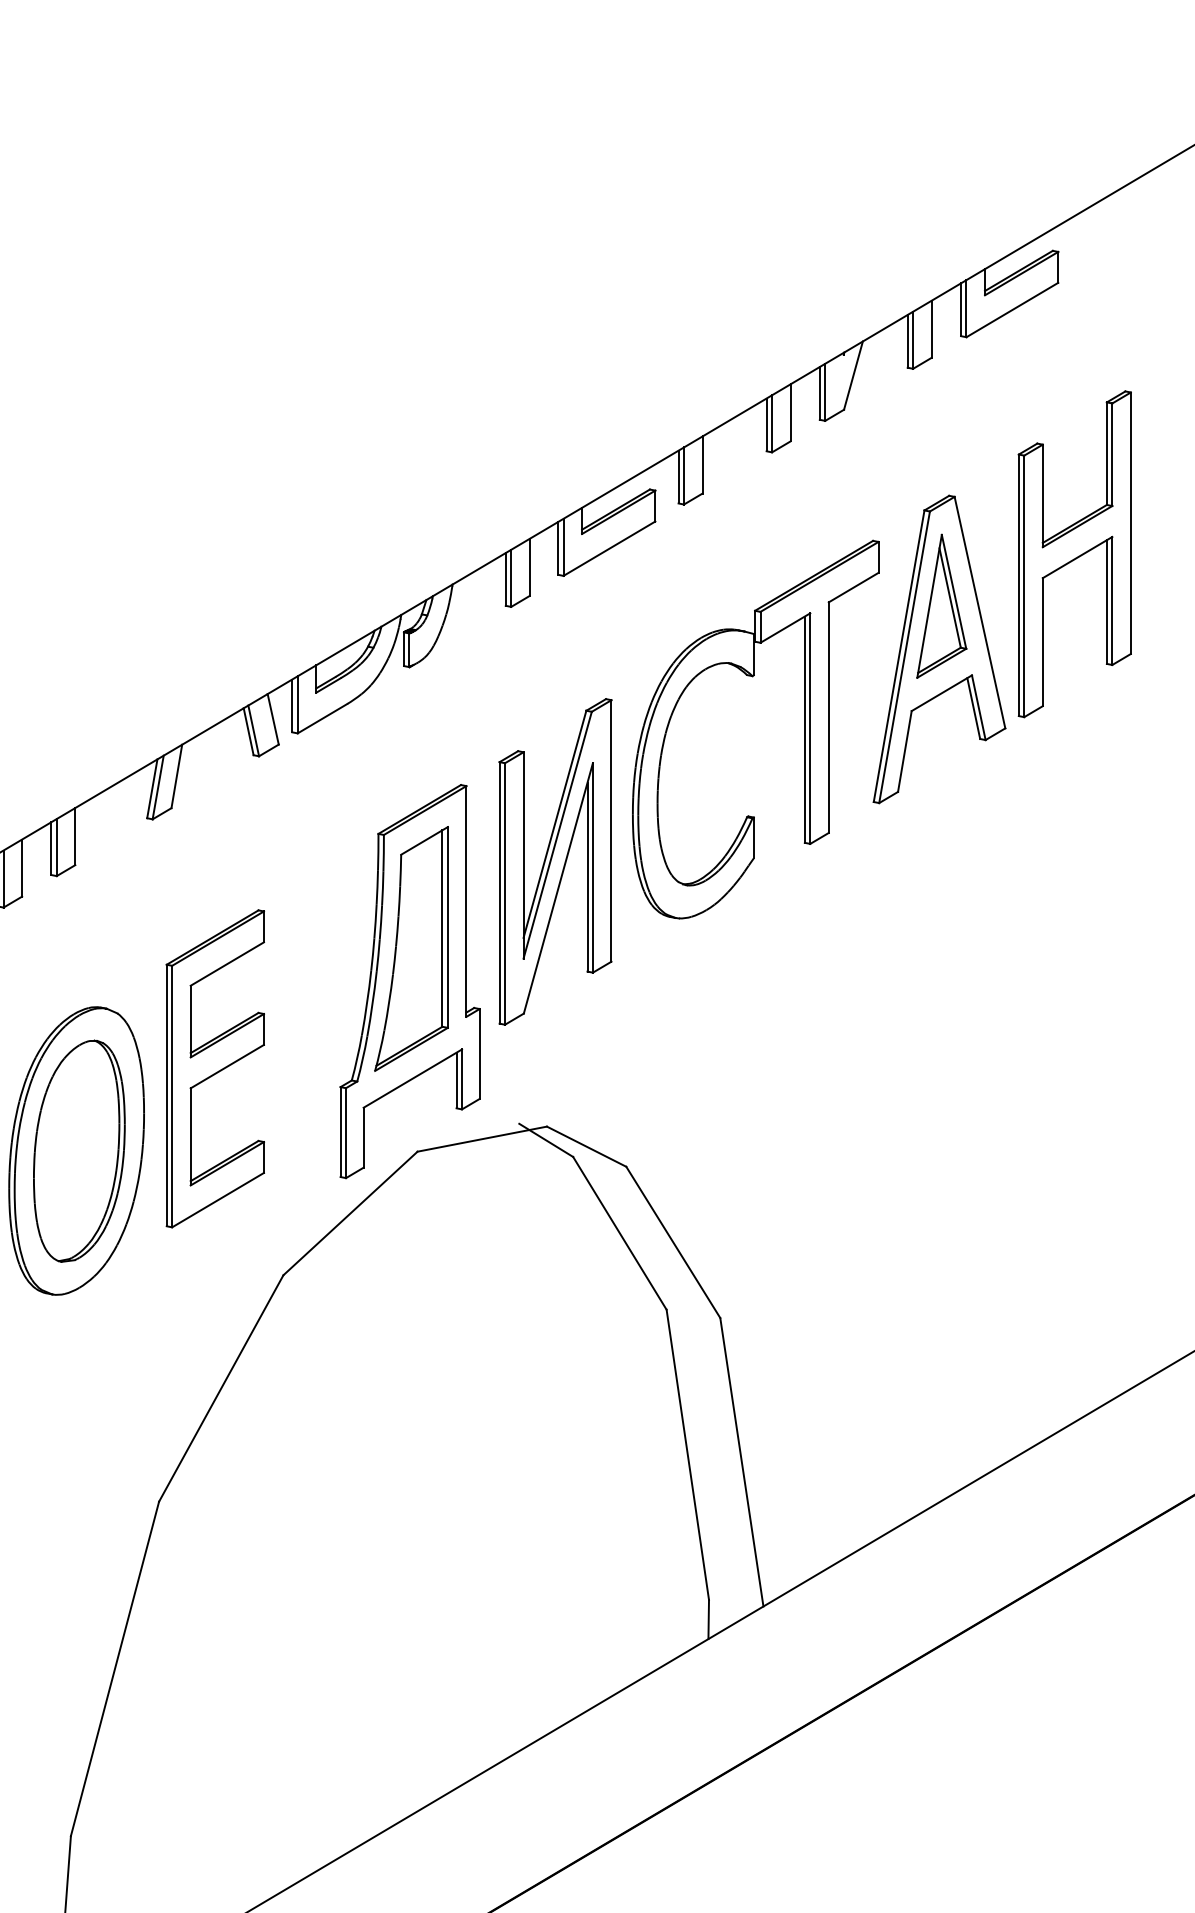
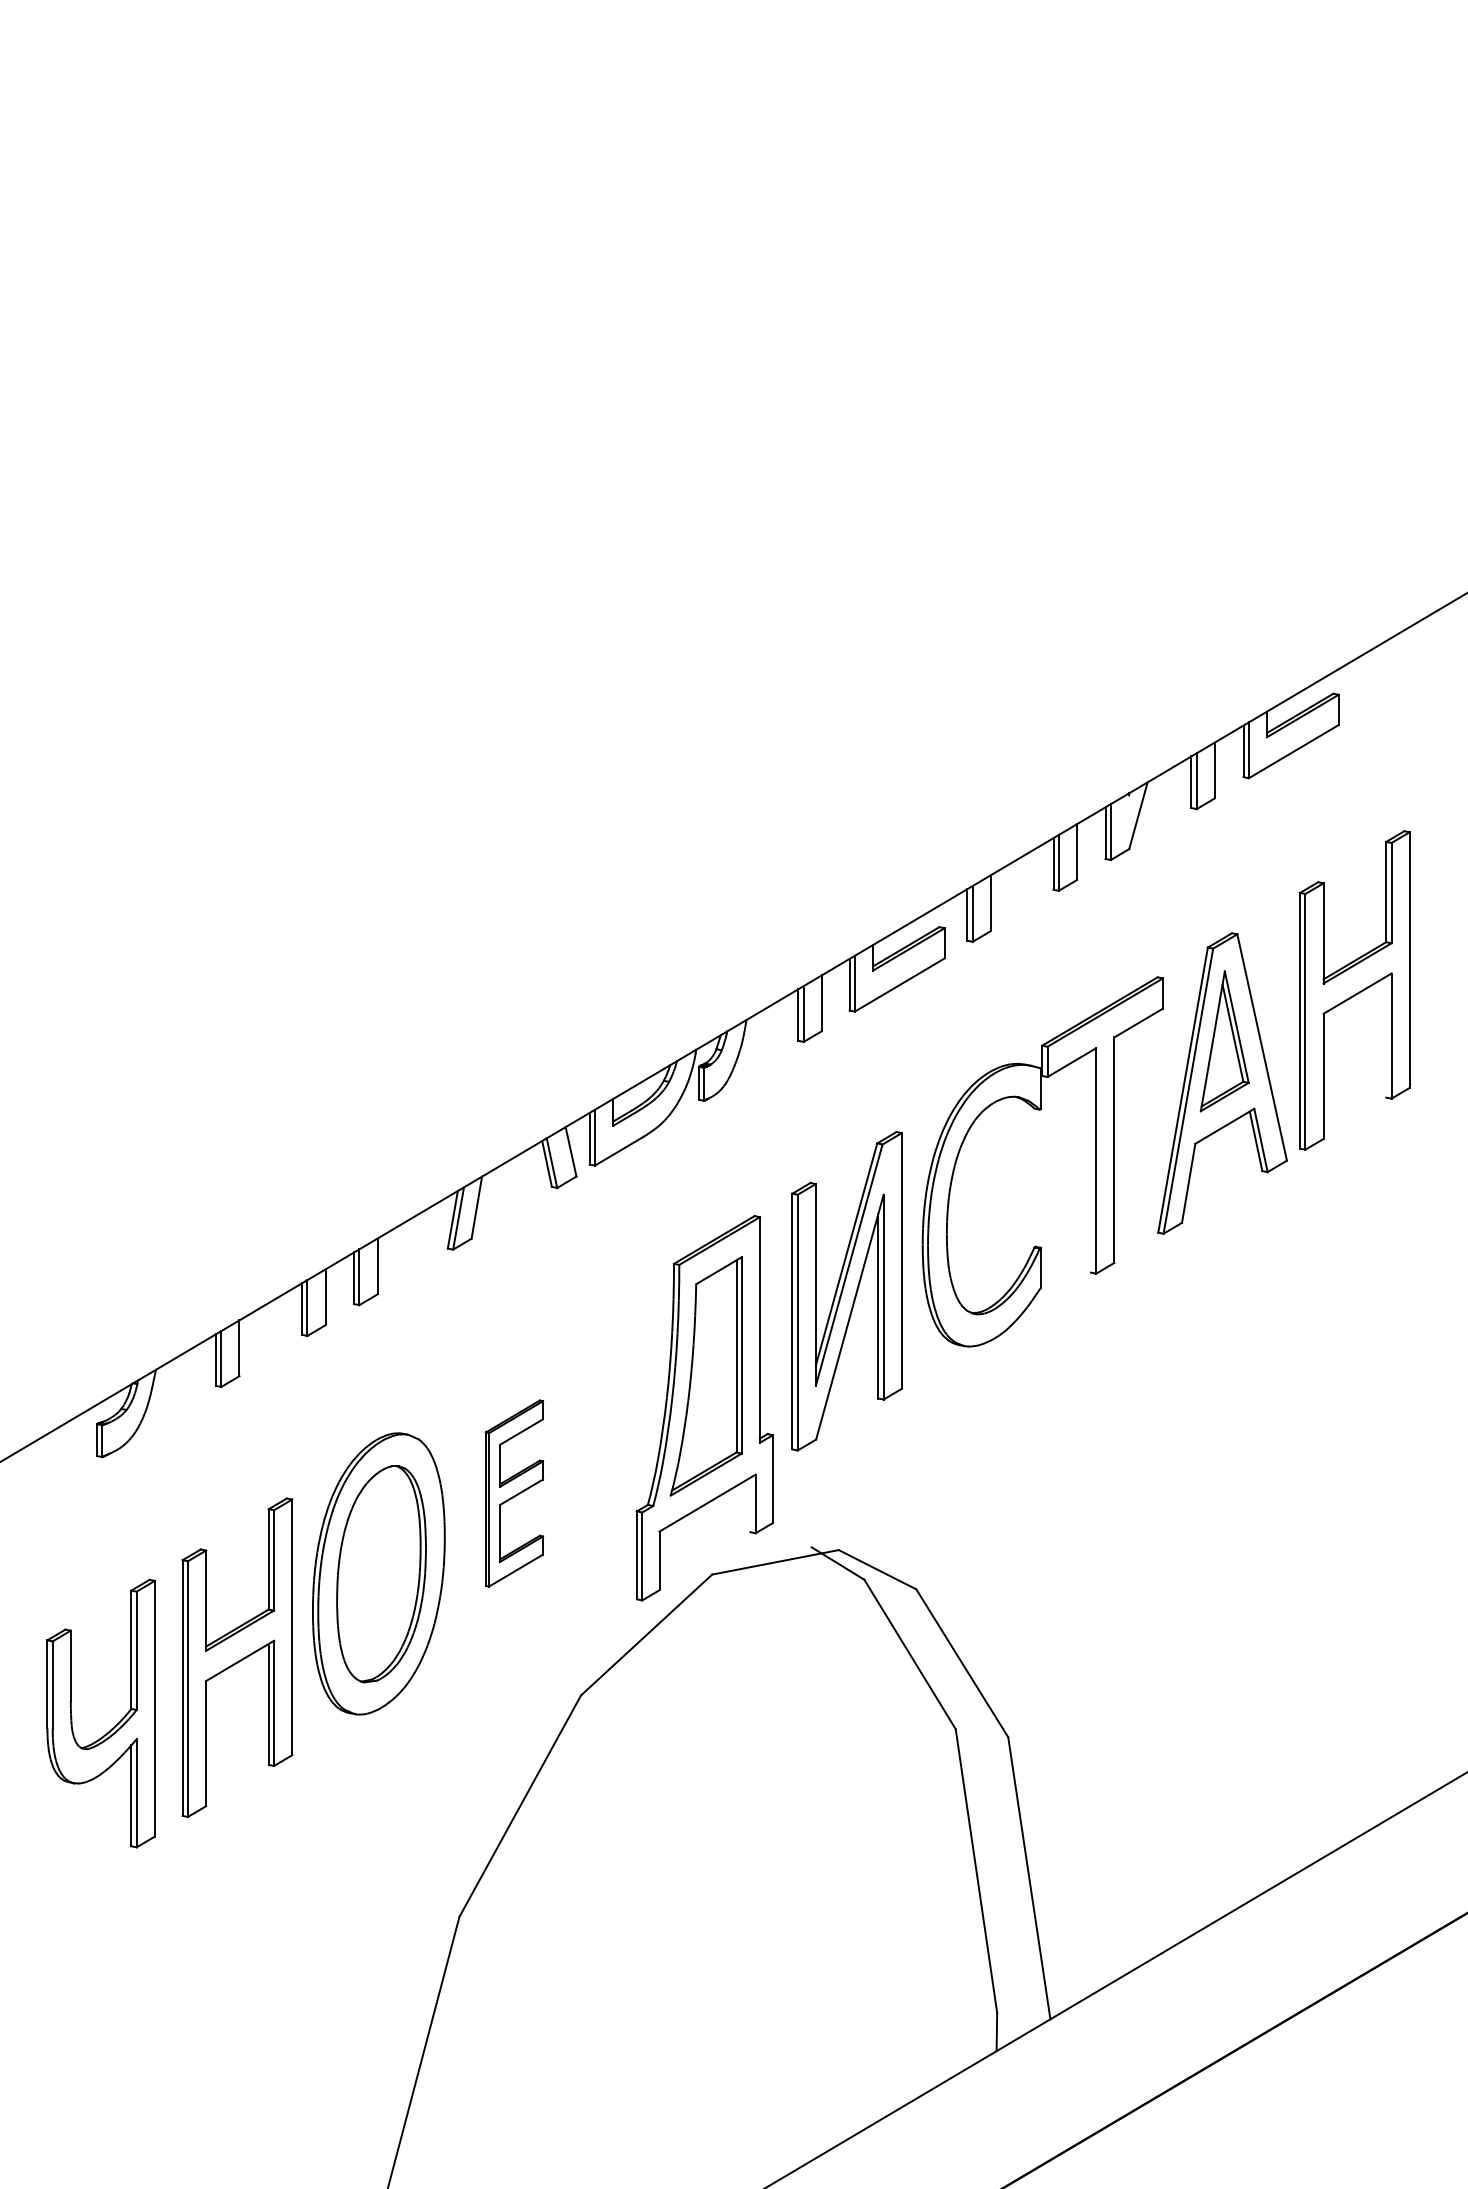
line: (1107, 601) -> (1386, 1036), removed
line: (804, 729) -> (1090, 1161), removed
part: (215, 1068) -> (514, 1493), size x0.6
line: (456, 1080) -> (750, 1504), removed

